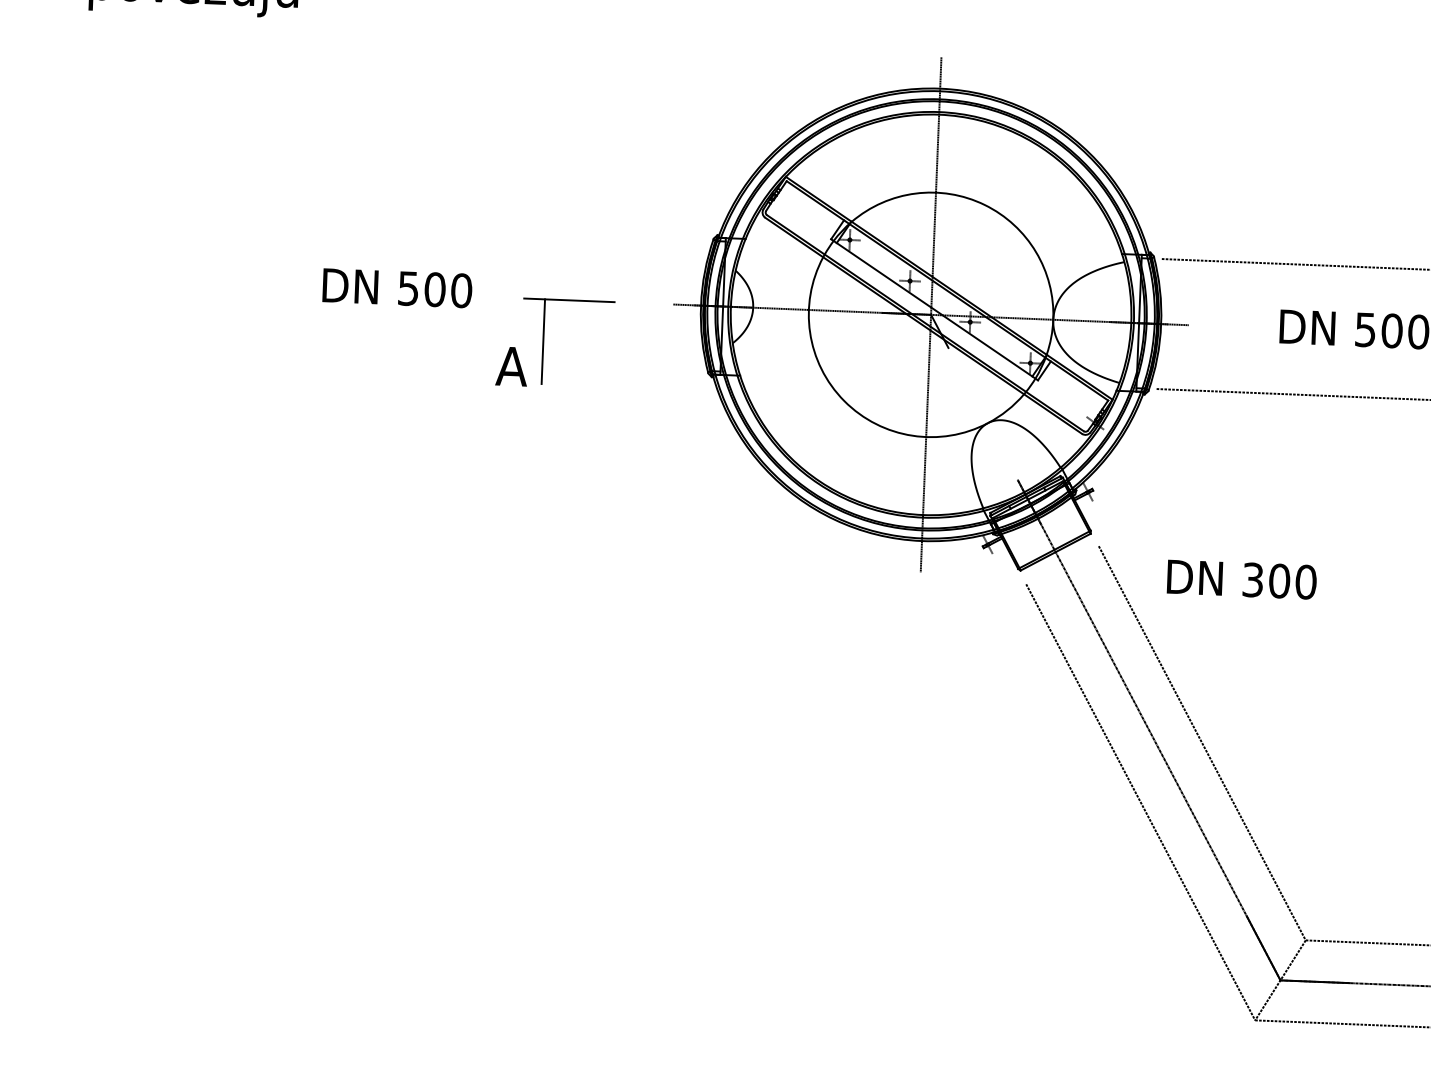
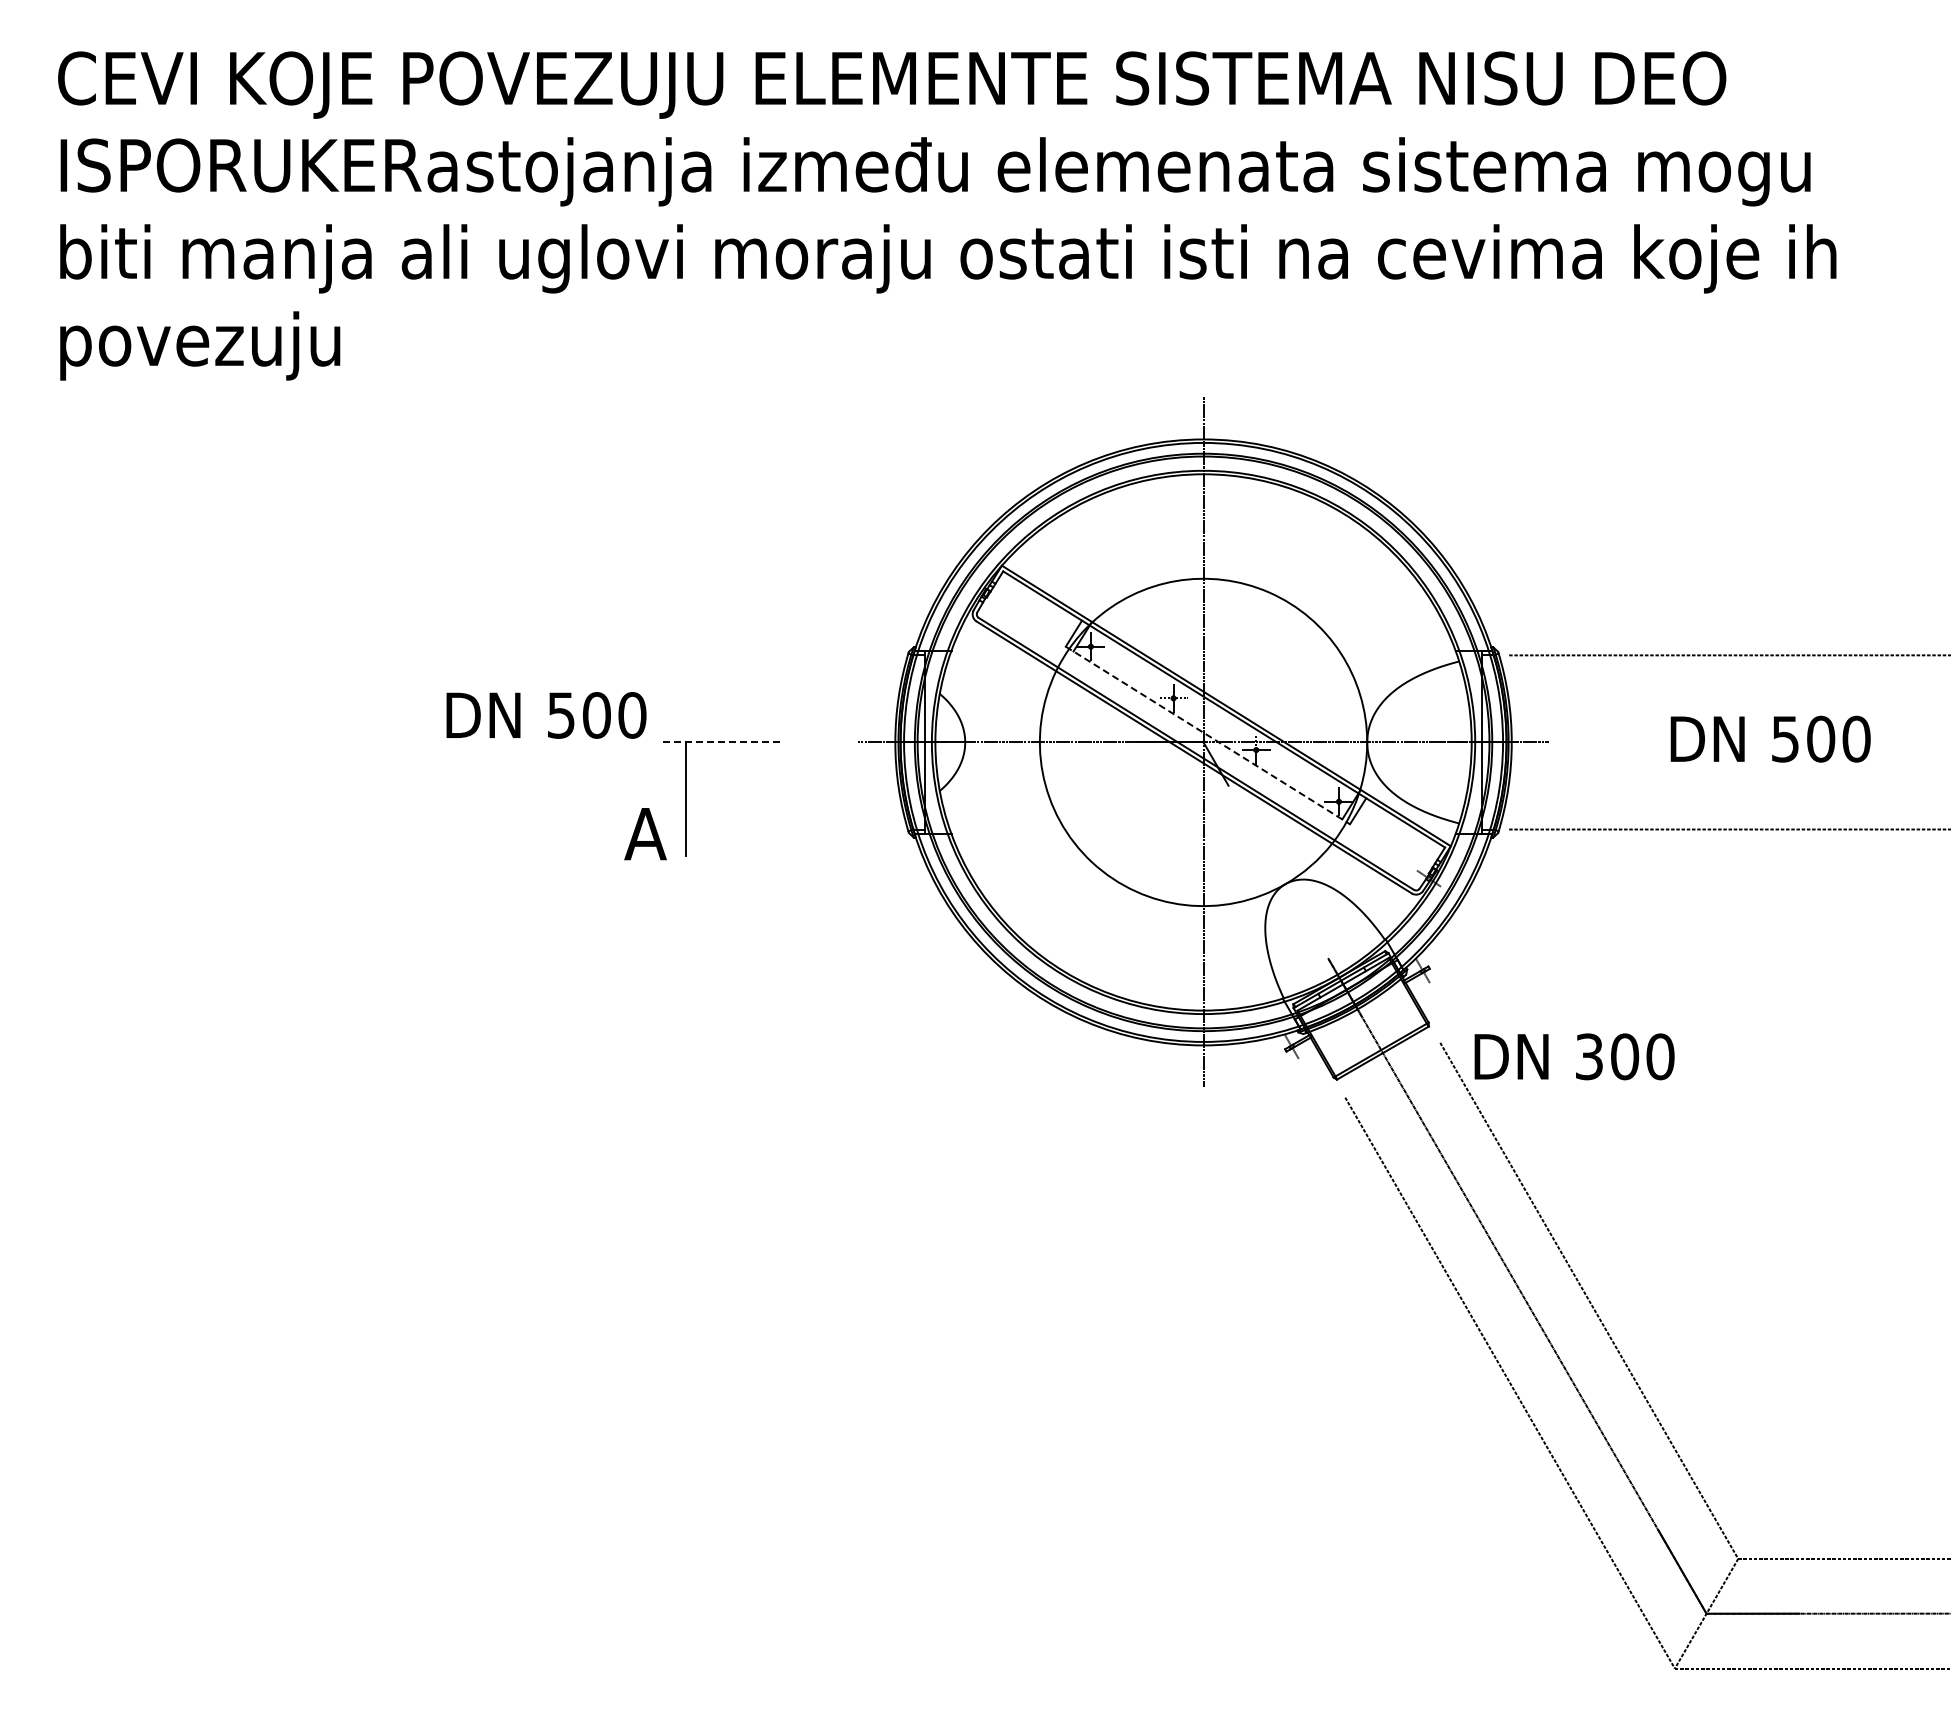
text: (397, 288) -> (546, 715), moved
line: (569, 300) -> (719, 742), solid -> dashed
line: (934, 309) -> (1207, 735), solid -> dashed
text: (1241, 579) -> (1574, 1056), moved

